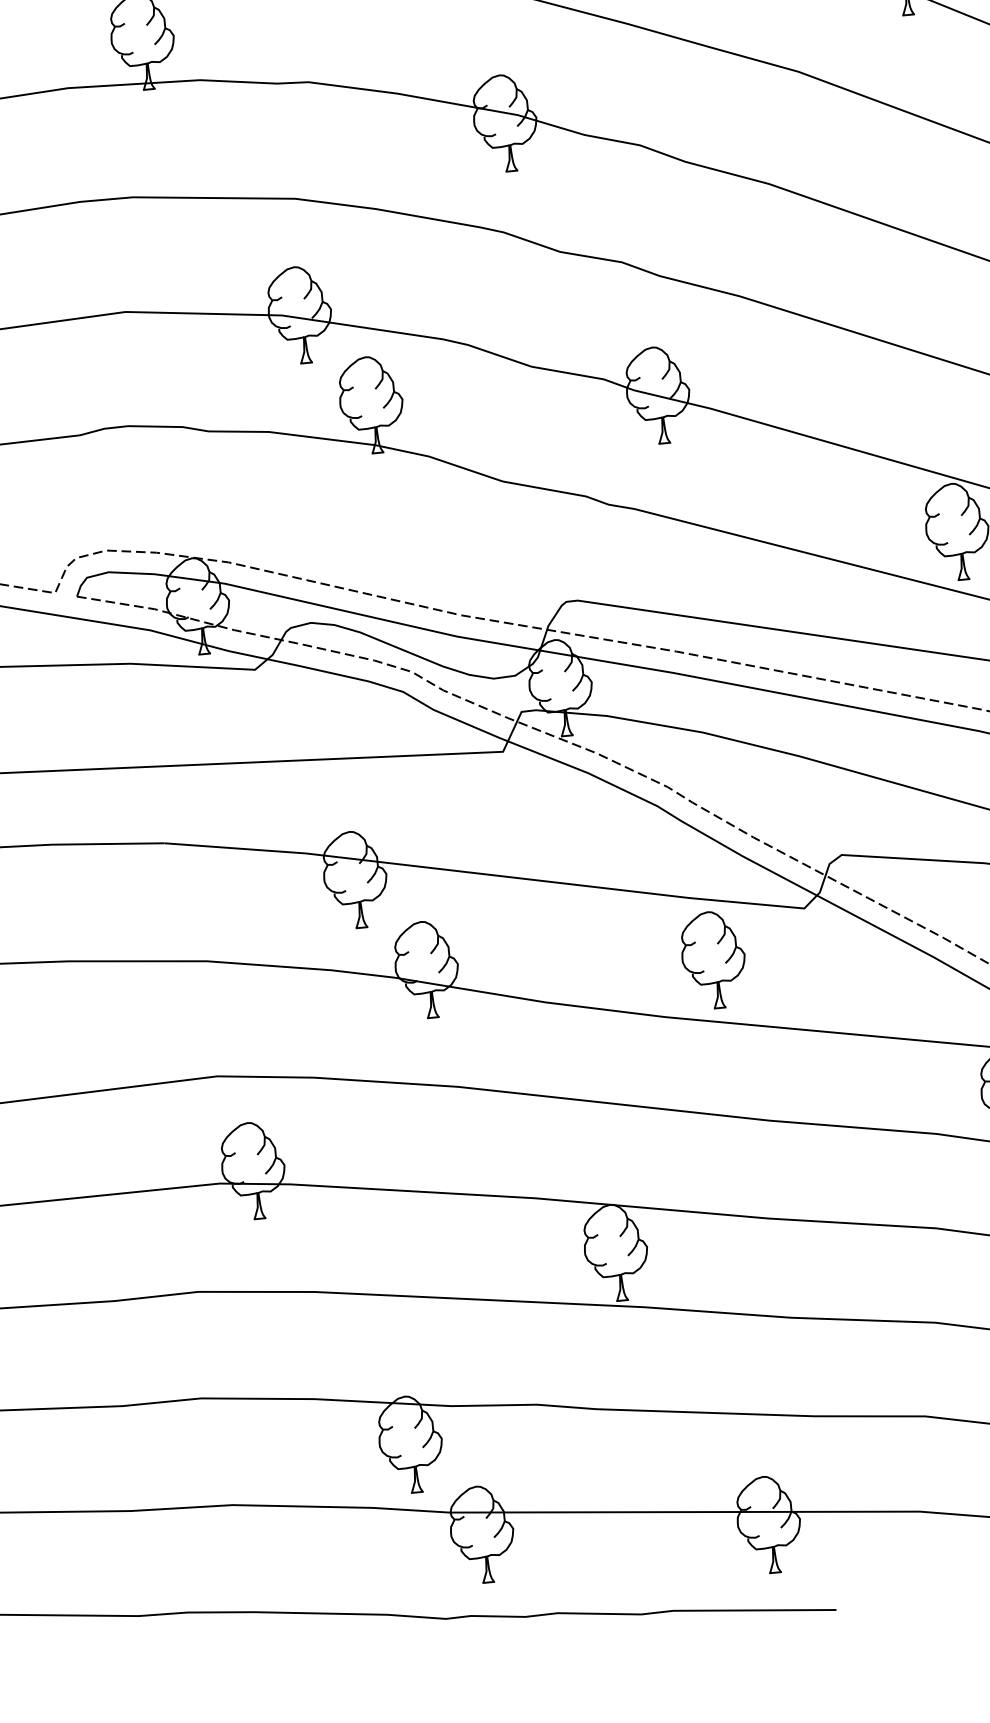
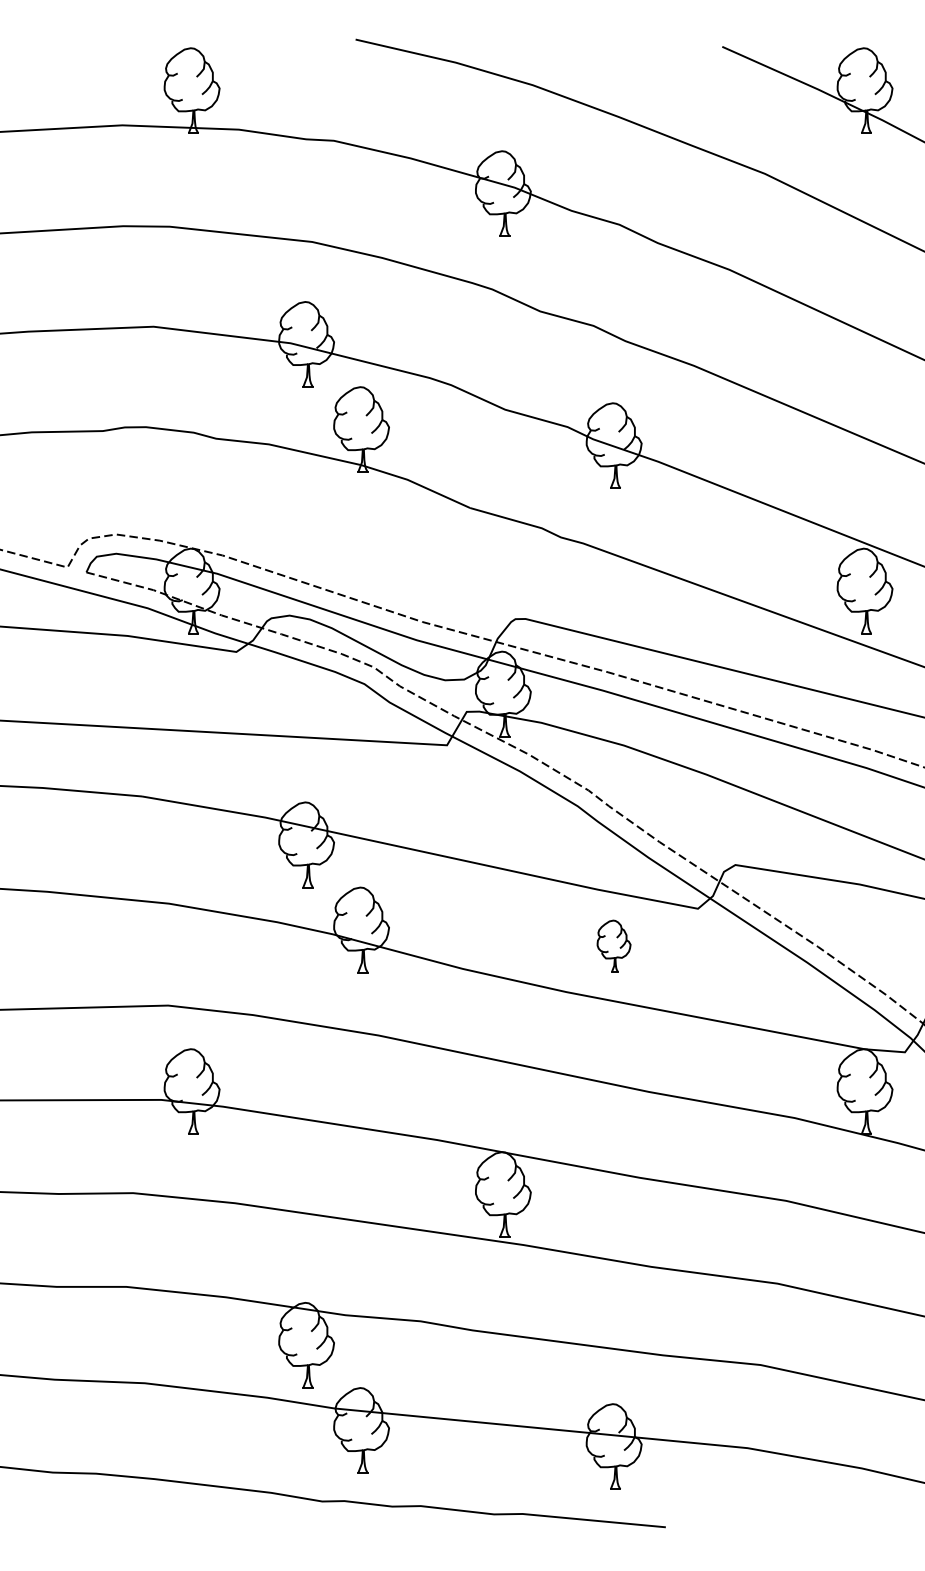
part: (713, 959) -> (613, 945), size x0.6

